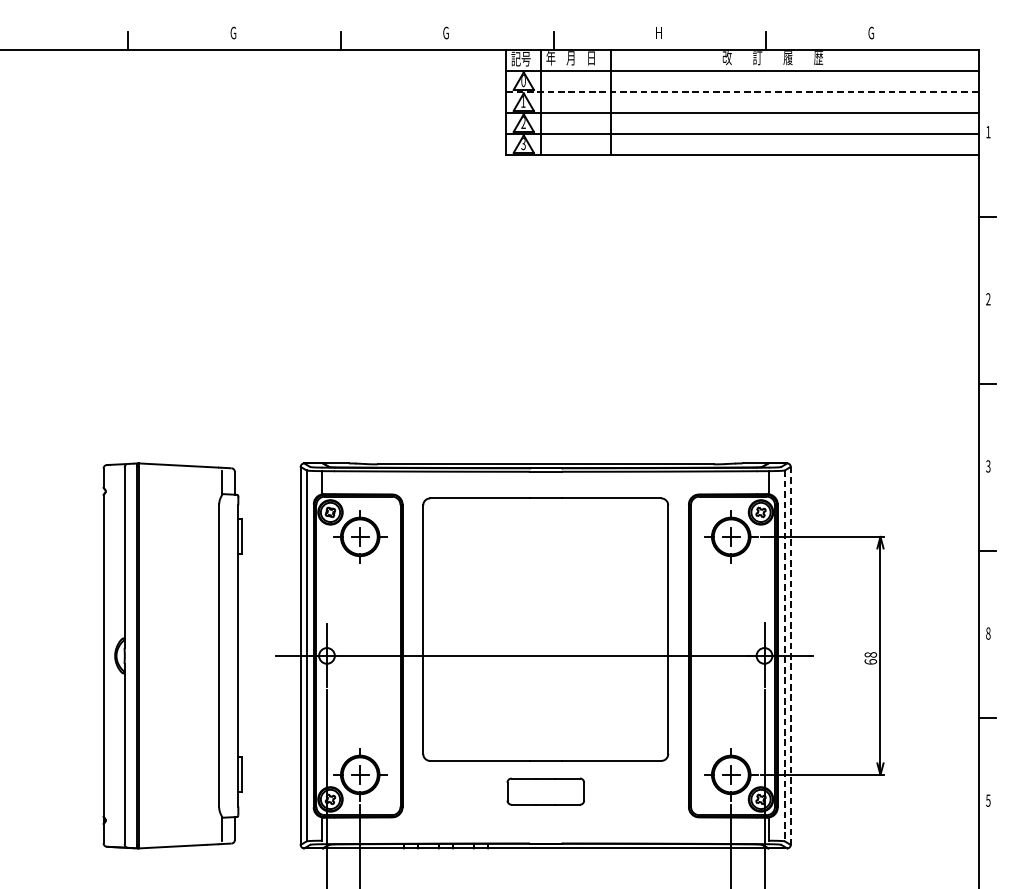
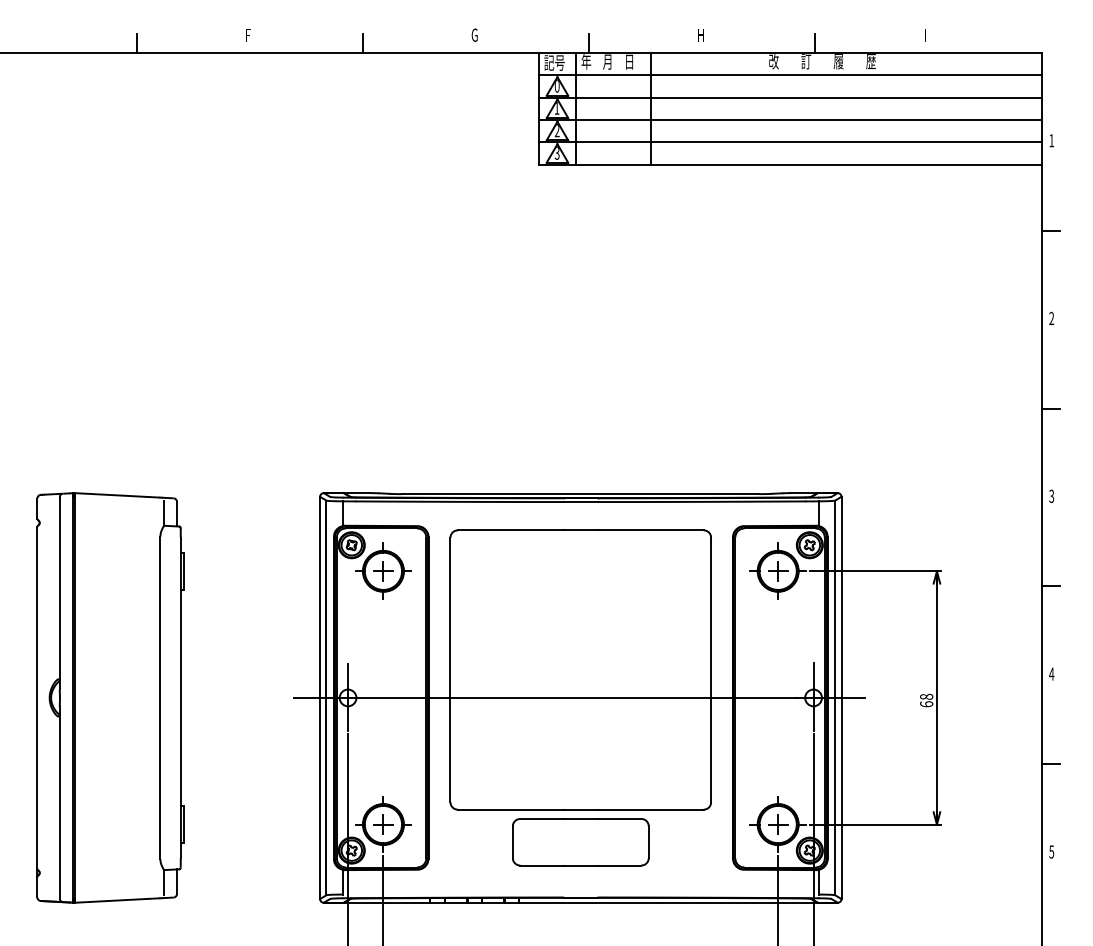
text: (233, 32) -> (248, 34), G -> F
text: (871, 32) -> (927, 34), G -> I
line: (742, 91) -> (790, 97), dashed -> solid
text: (988, 632) -> (1051, 673), 8 -> 4
part: (172, 655) -> (110, 697), moved
line: (785, 656) -> (835, 698), dashed -> solid
line: (790, 656) -> (841, 698), dashed -> solid
part: (545, 791) -> (580, 842), size x1.67

